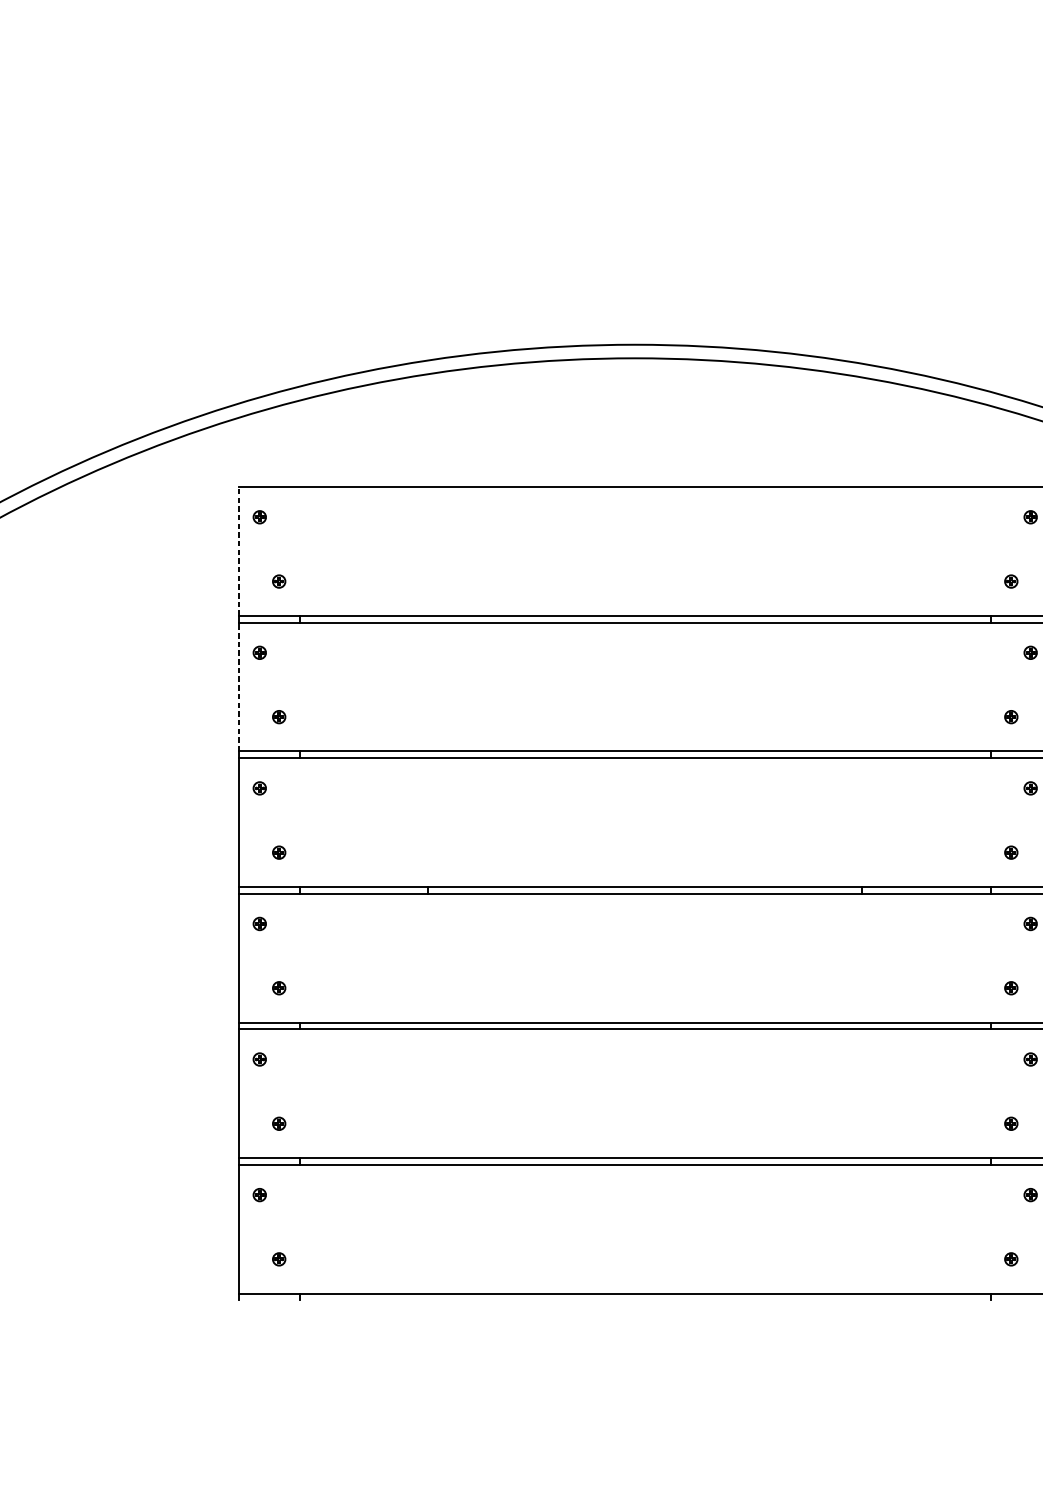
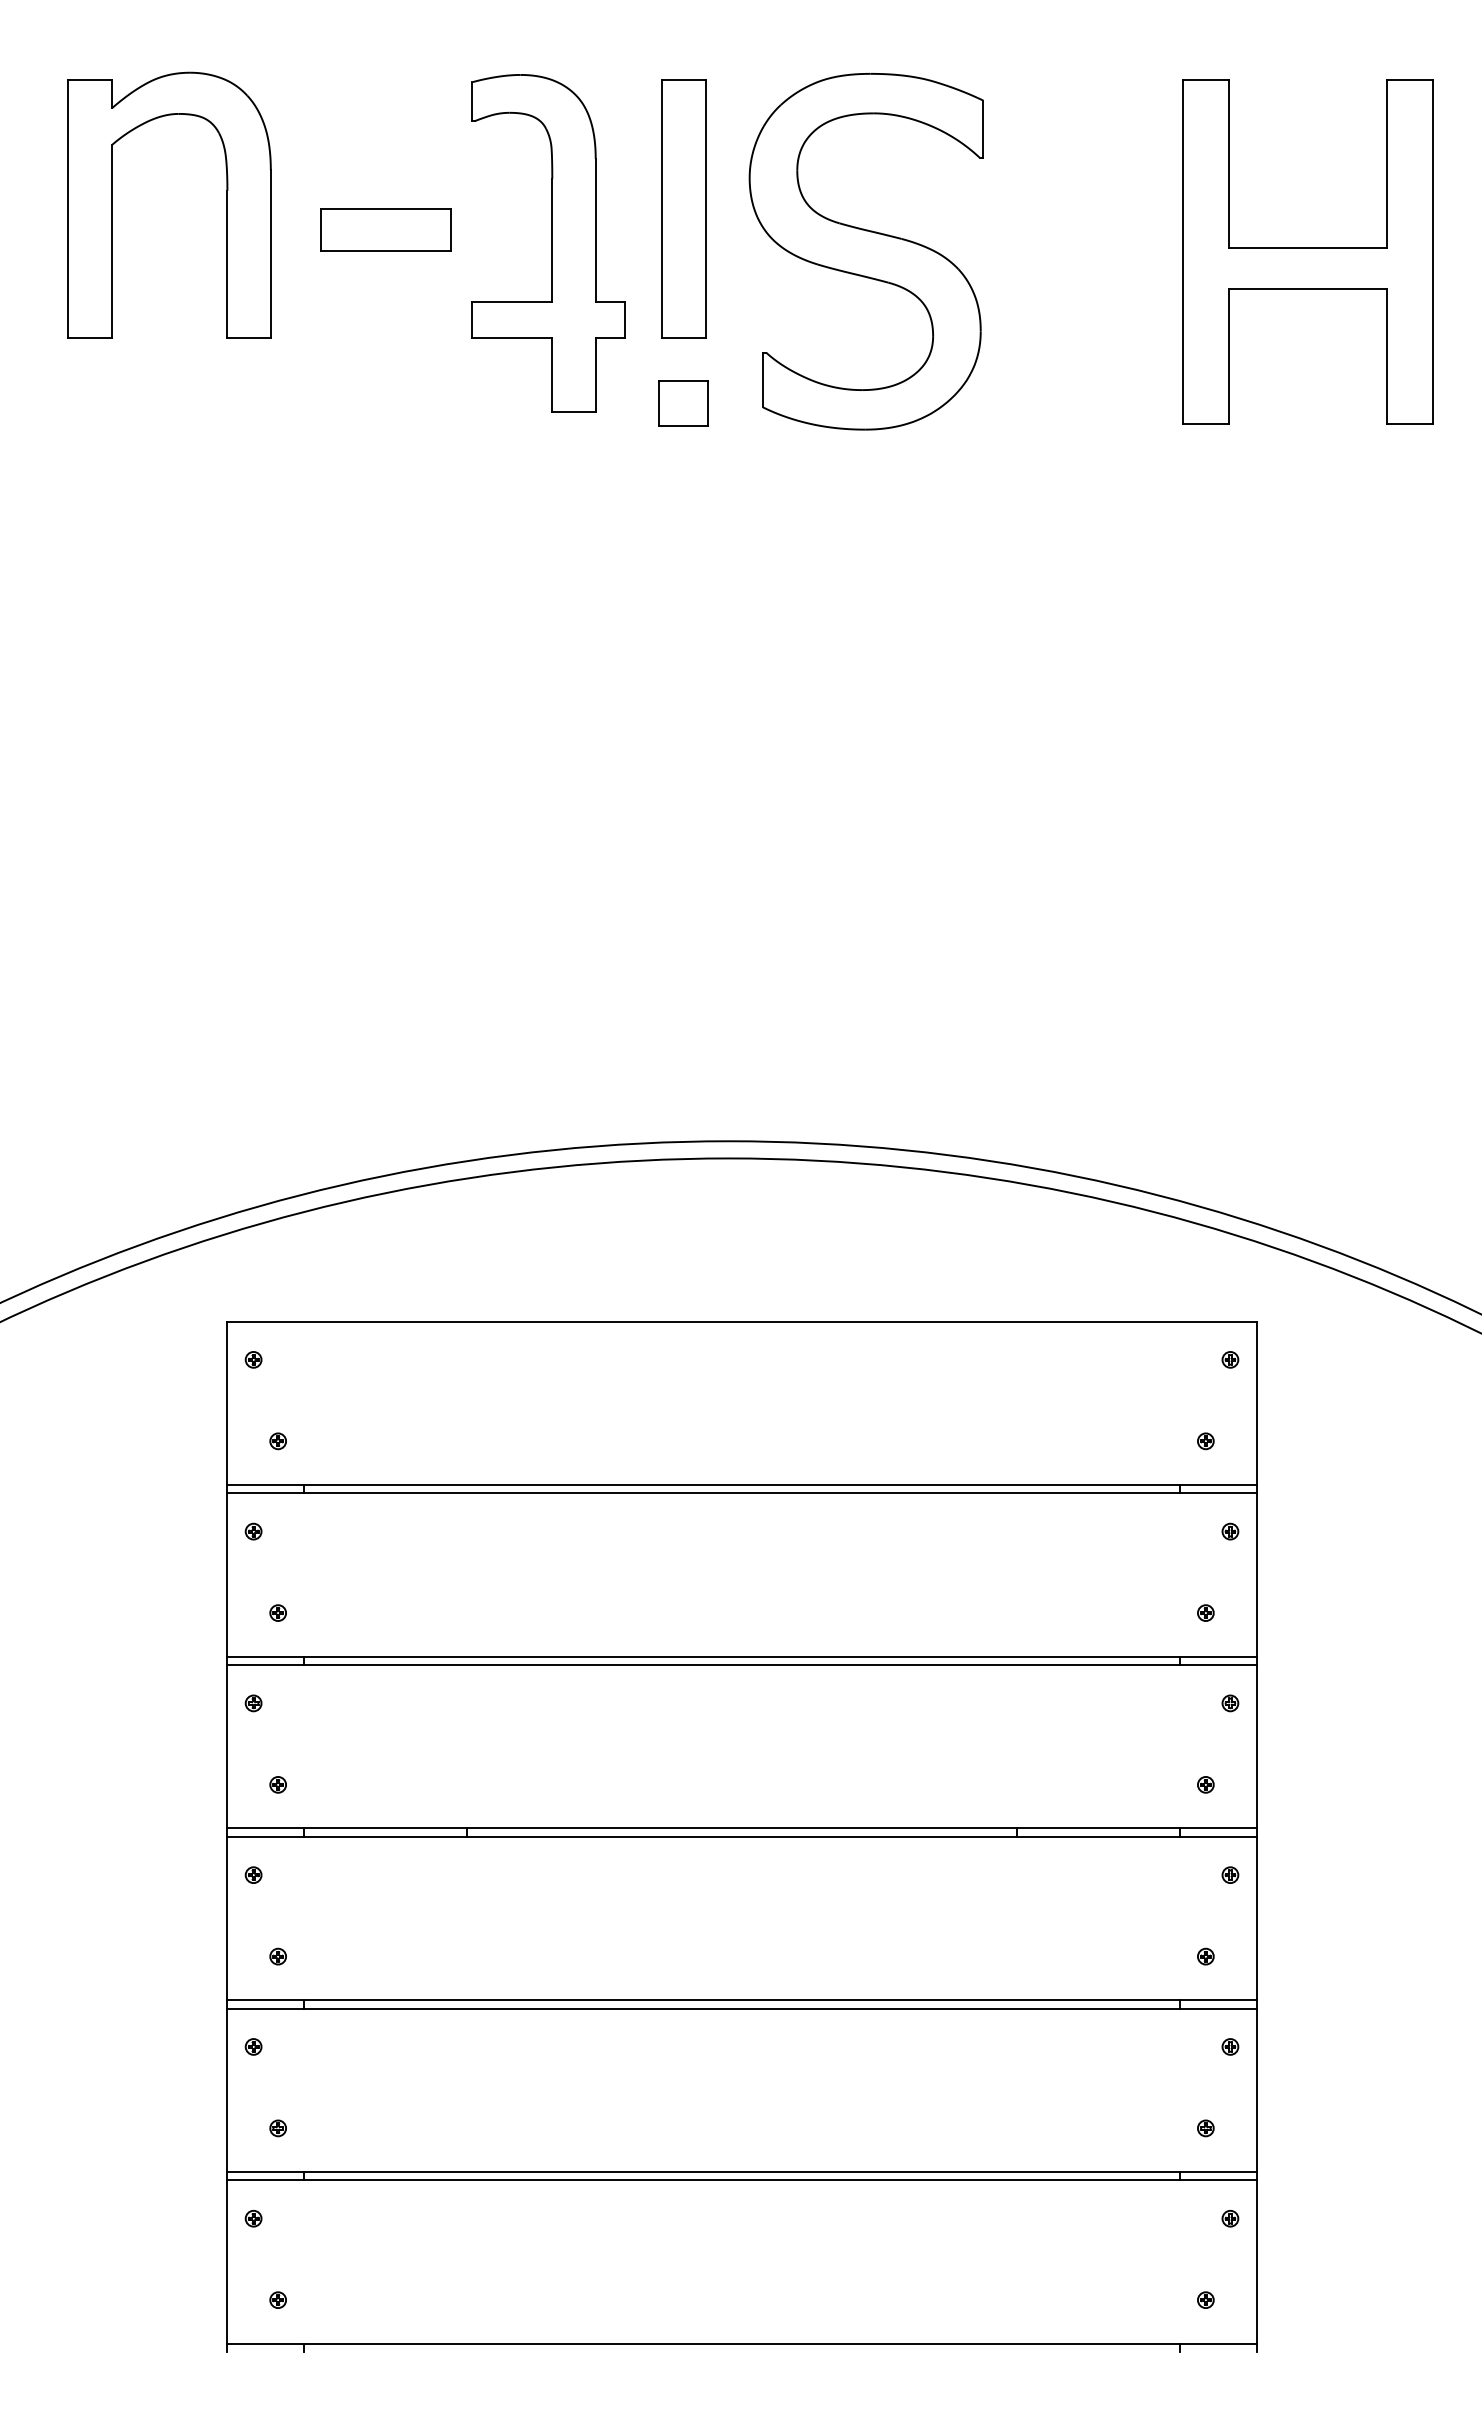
line: (238, 551) -> (226, 1403), dashed -> solid
line: (238, 686) -> (226, 1574), dashed -> solid

